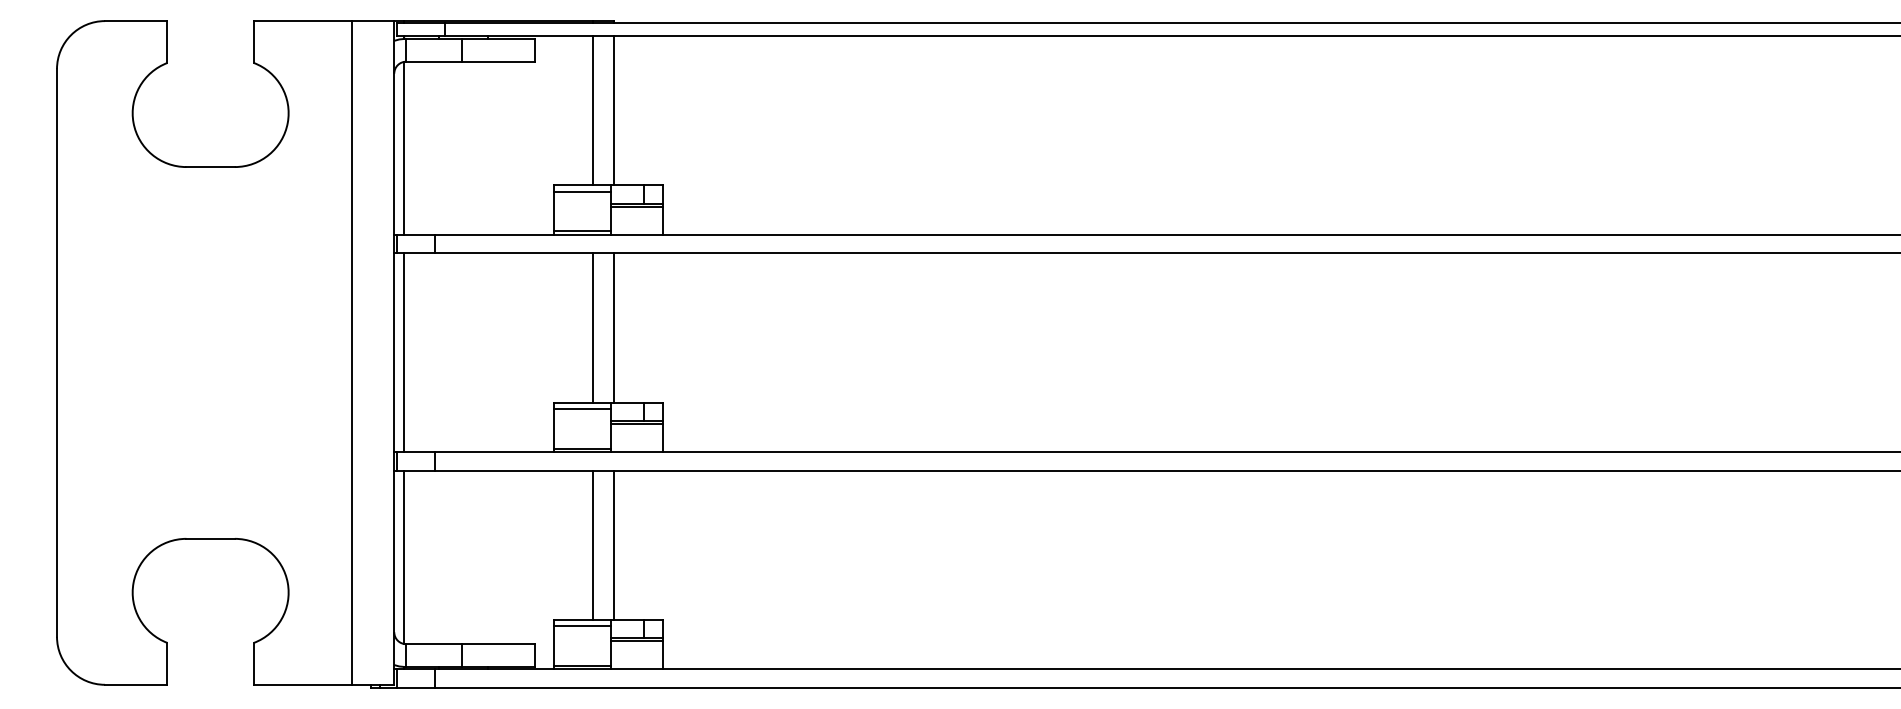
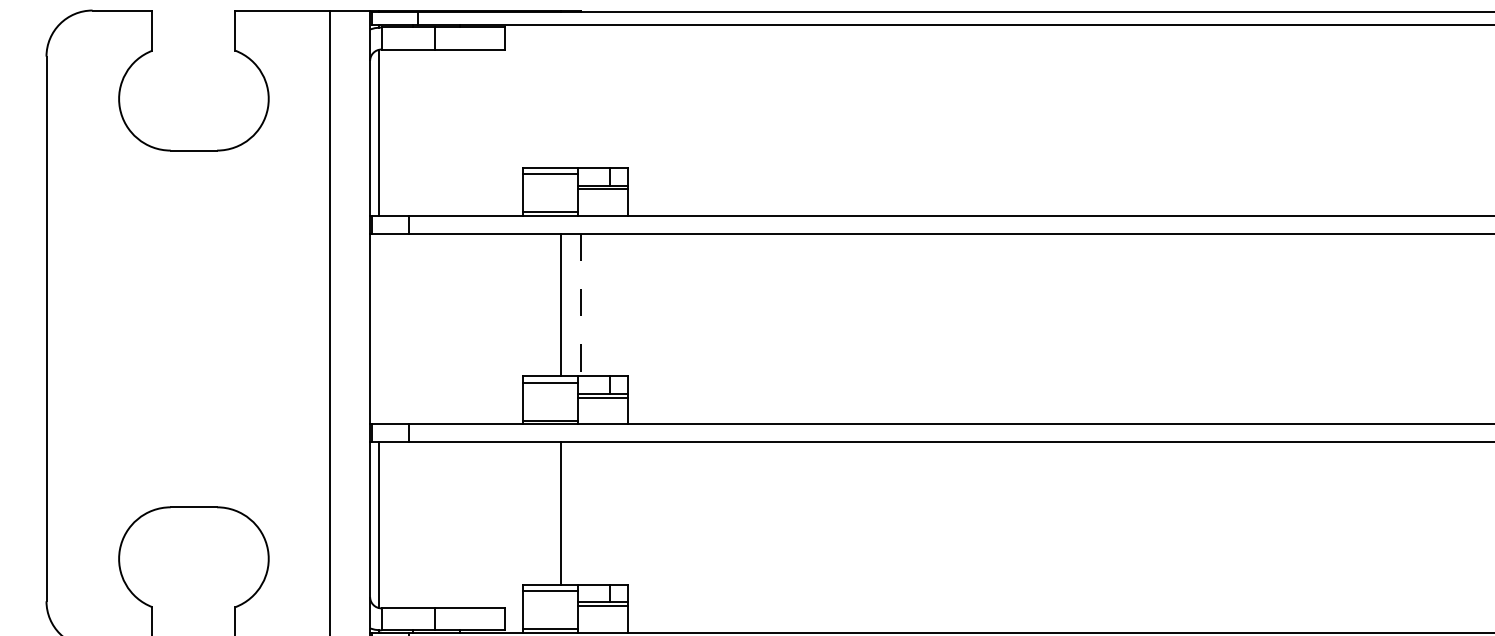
line: (593, 110) -> (561, 96), removed
line: (614, 110) -> (581, 96), removed
line: (614, 328) -> (581, 305), solid -> dashed
line: (403, 352) -> (378, 328), removed
line: (614, 544) -> (581, 512), removed

